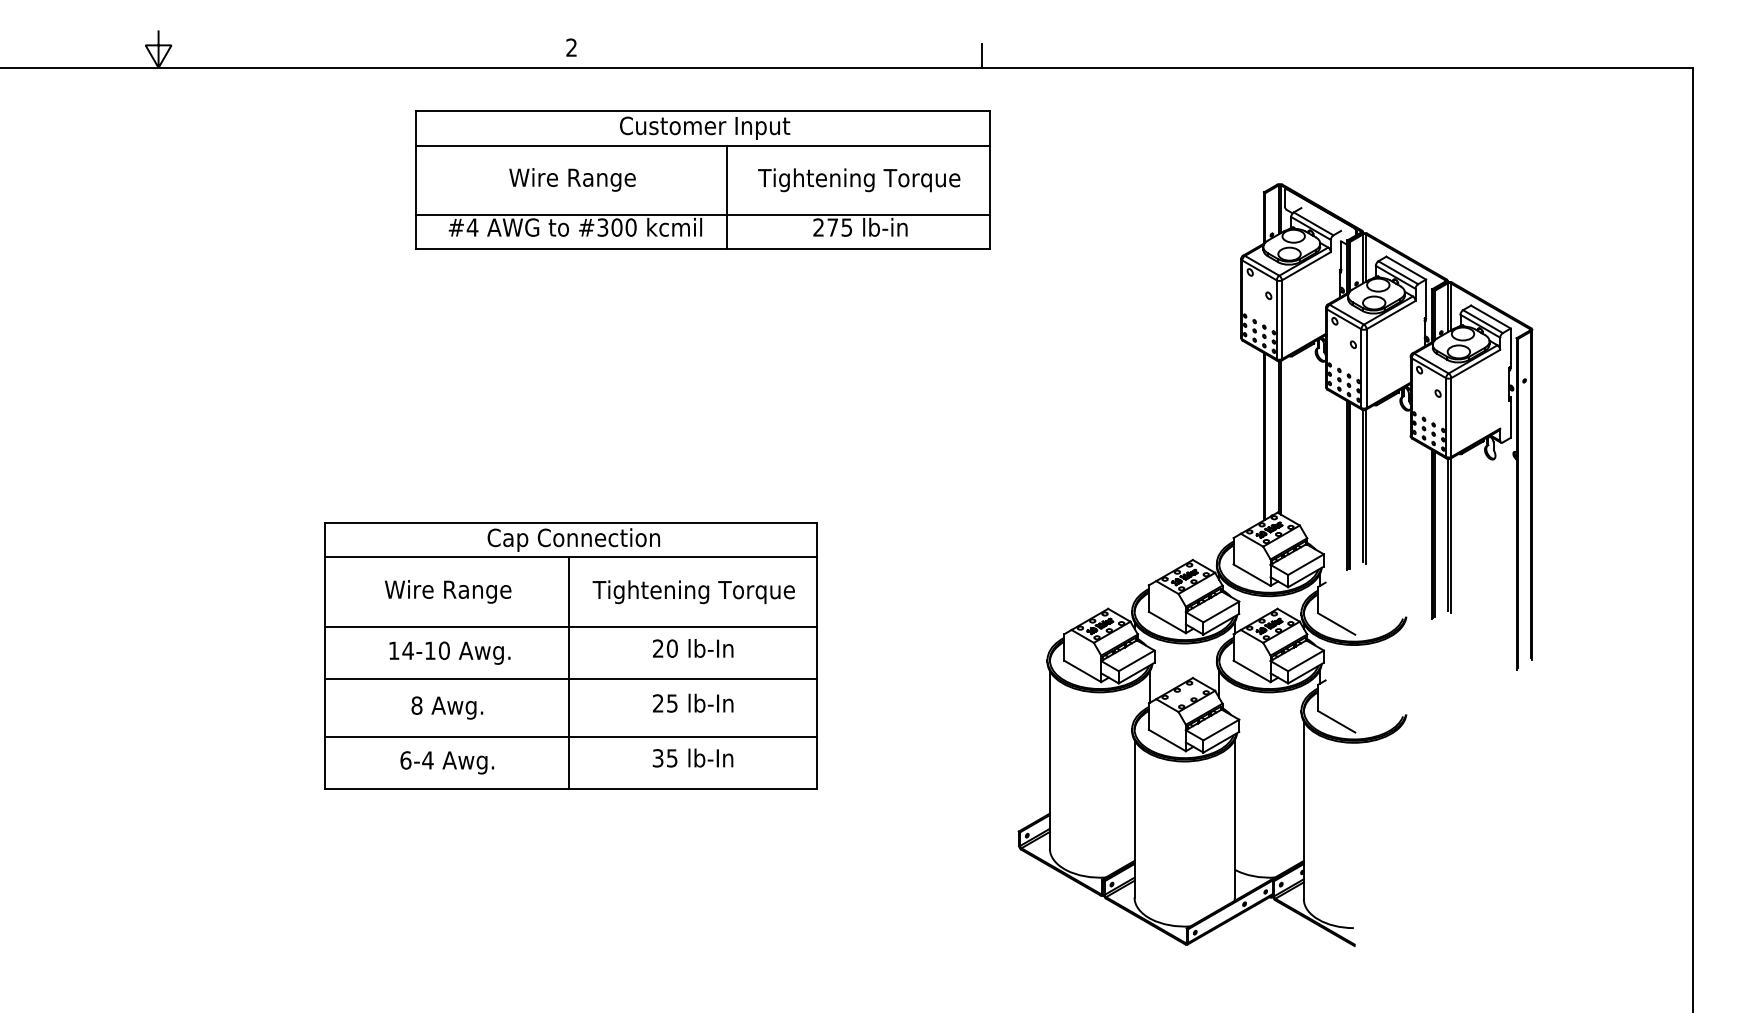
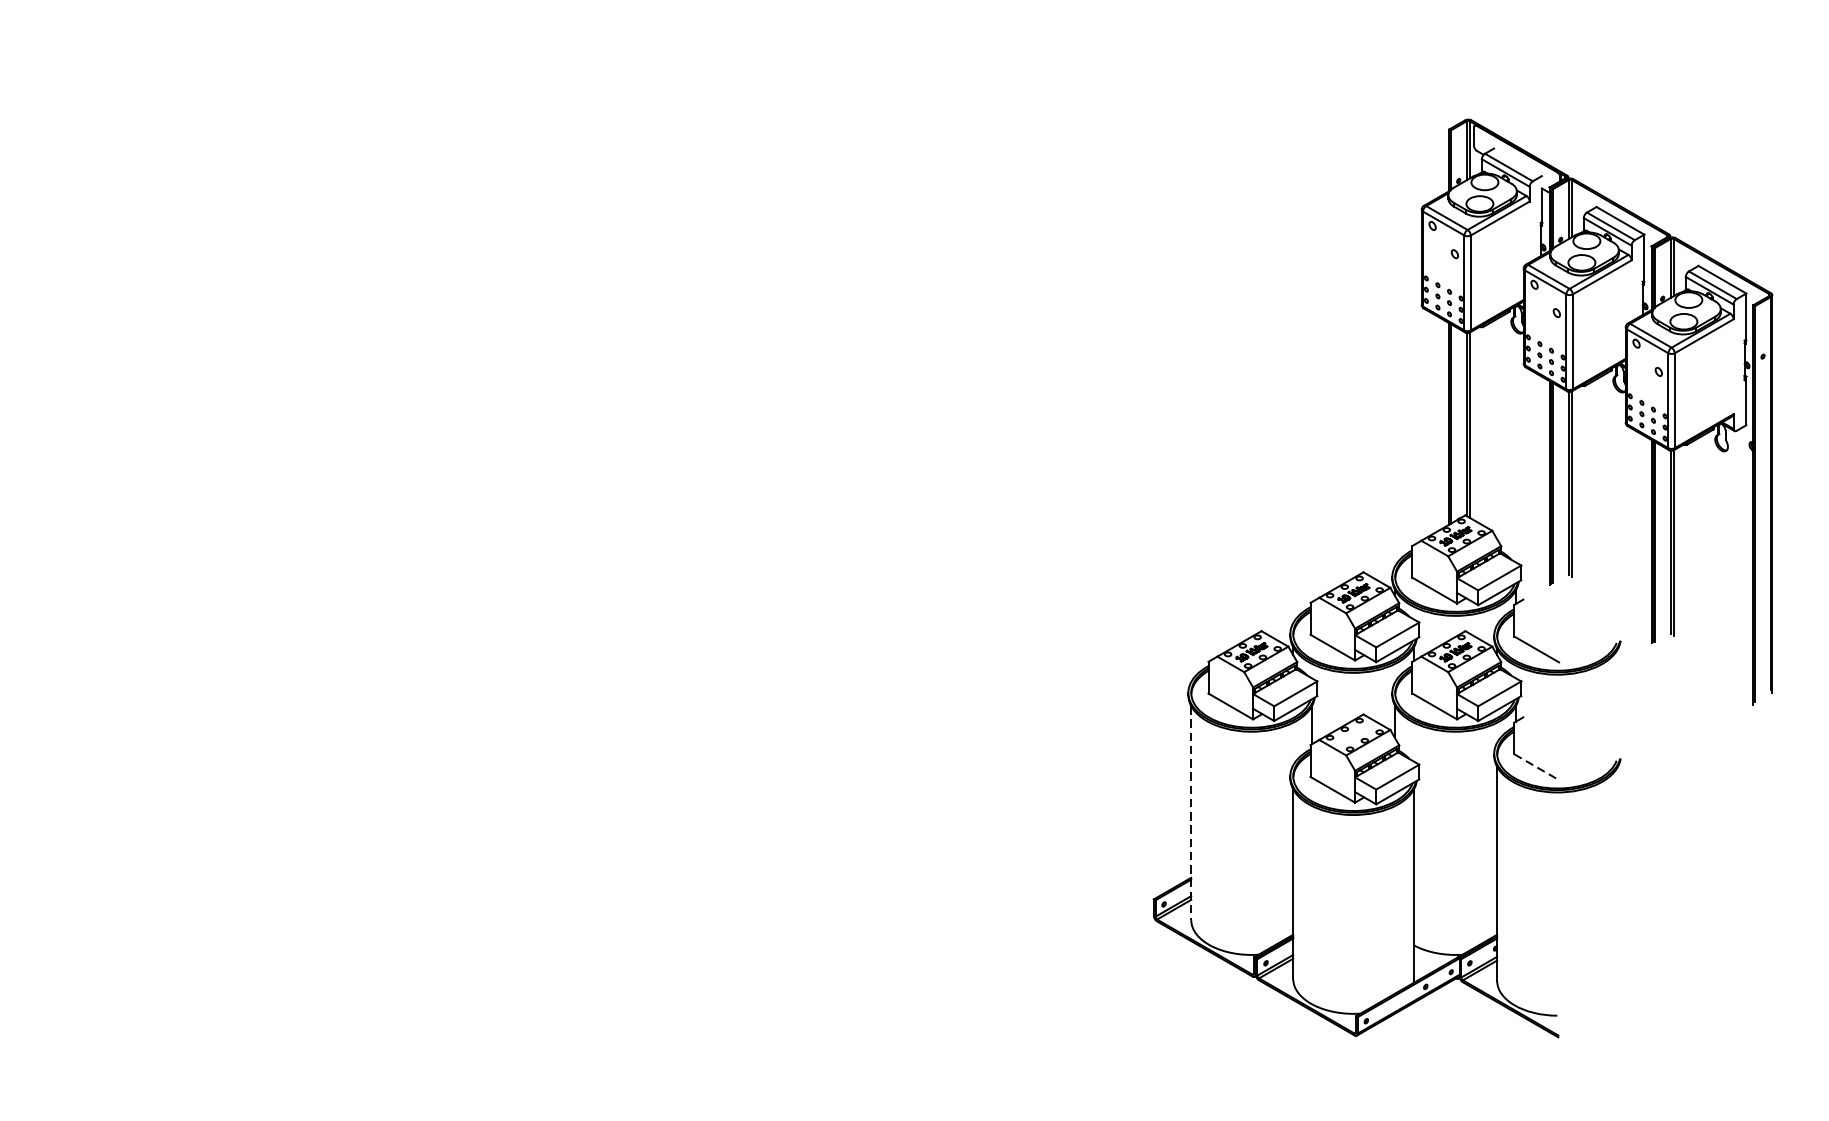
part: (702, 179) -> (772, 114), removed
part: (570, 655) -> (613, 687), removed
line: (1337, 722) -> (1537, 768), solid -> dashed
line: (1049, 759) -> (1190, 812), solid -> dashed

